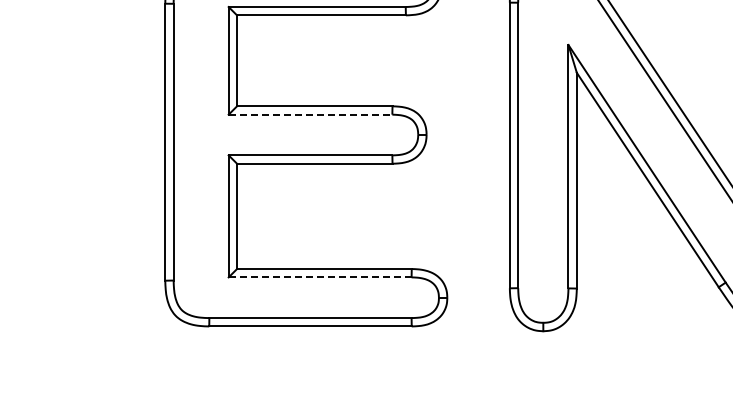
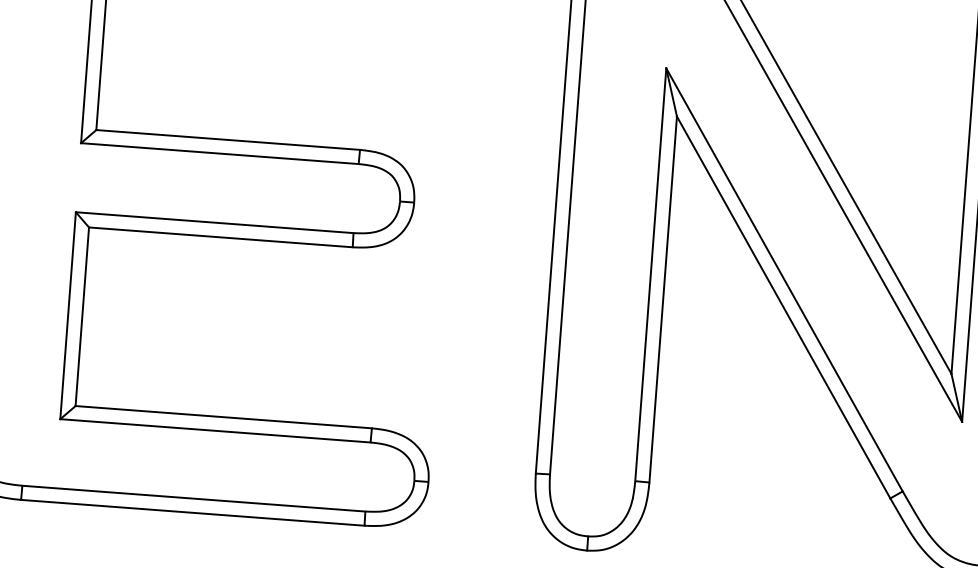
line: (310, 114) -> (219, 153), dashed -> solid
line: (320, 277) -> (216, 431), dashed -> solid

